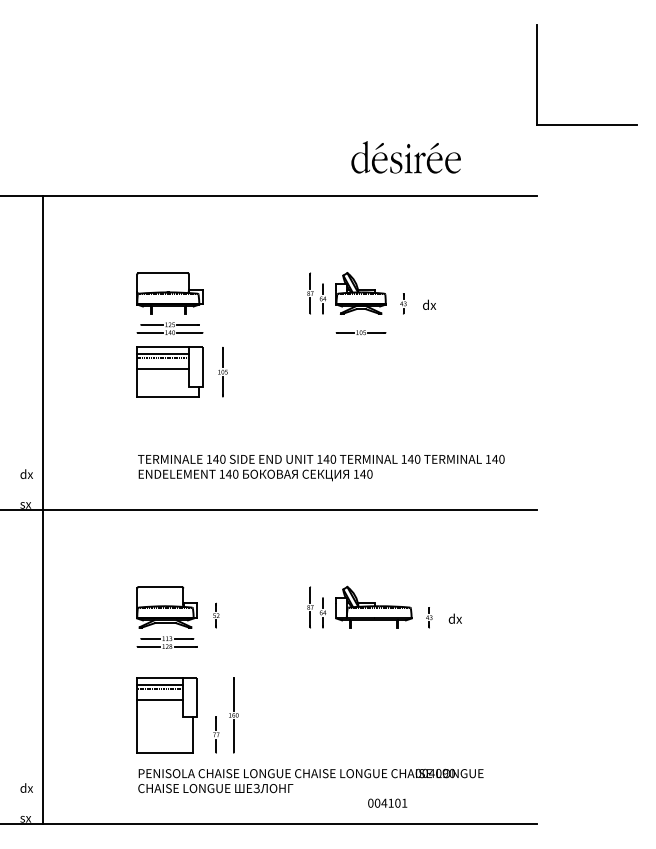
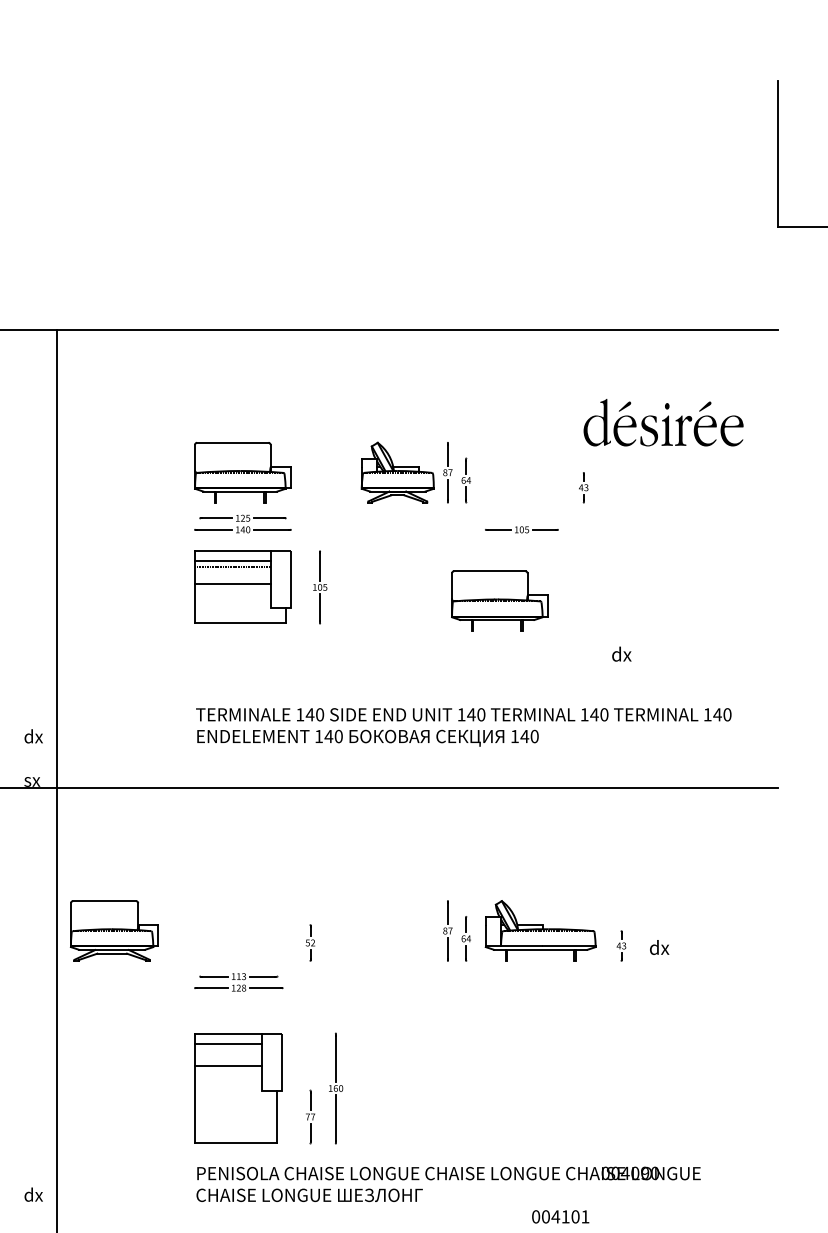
part: (405, 157) -> (662, 422), moved
part: (360, 293) -> (396, 472), moved
text: (429, 304) -> (621, 653), moved
part: (345, 381) -> (499, 601), added
part: (166, 607) -> (113, 931), moved
line: (160, 688) -> (228, 1049), removed

